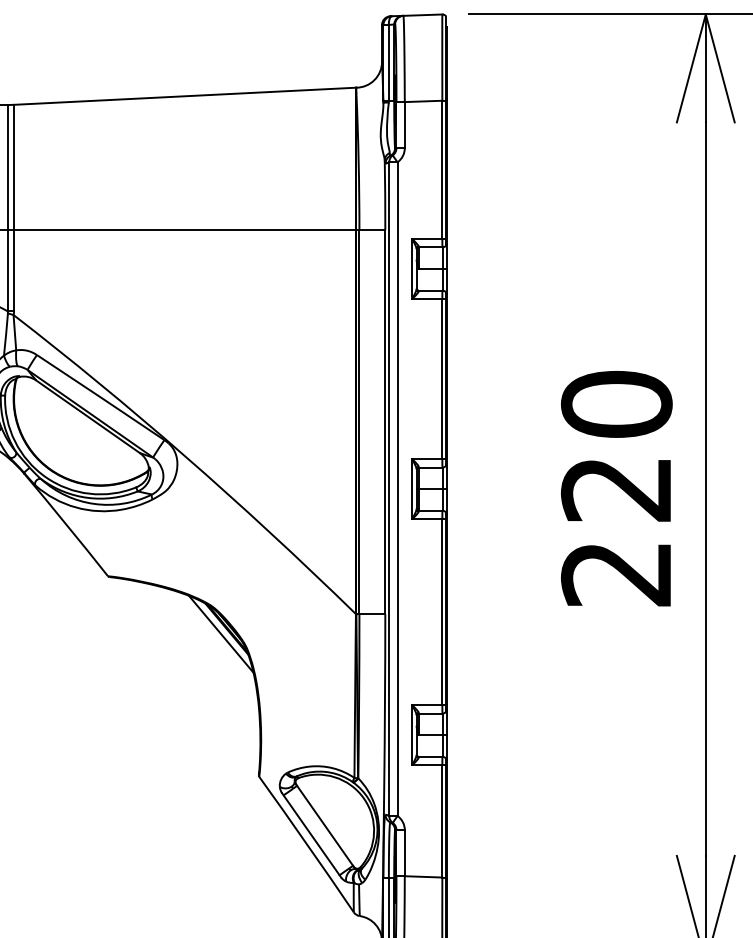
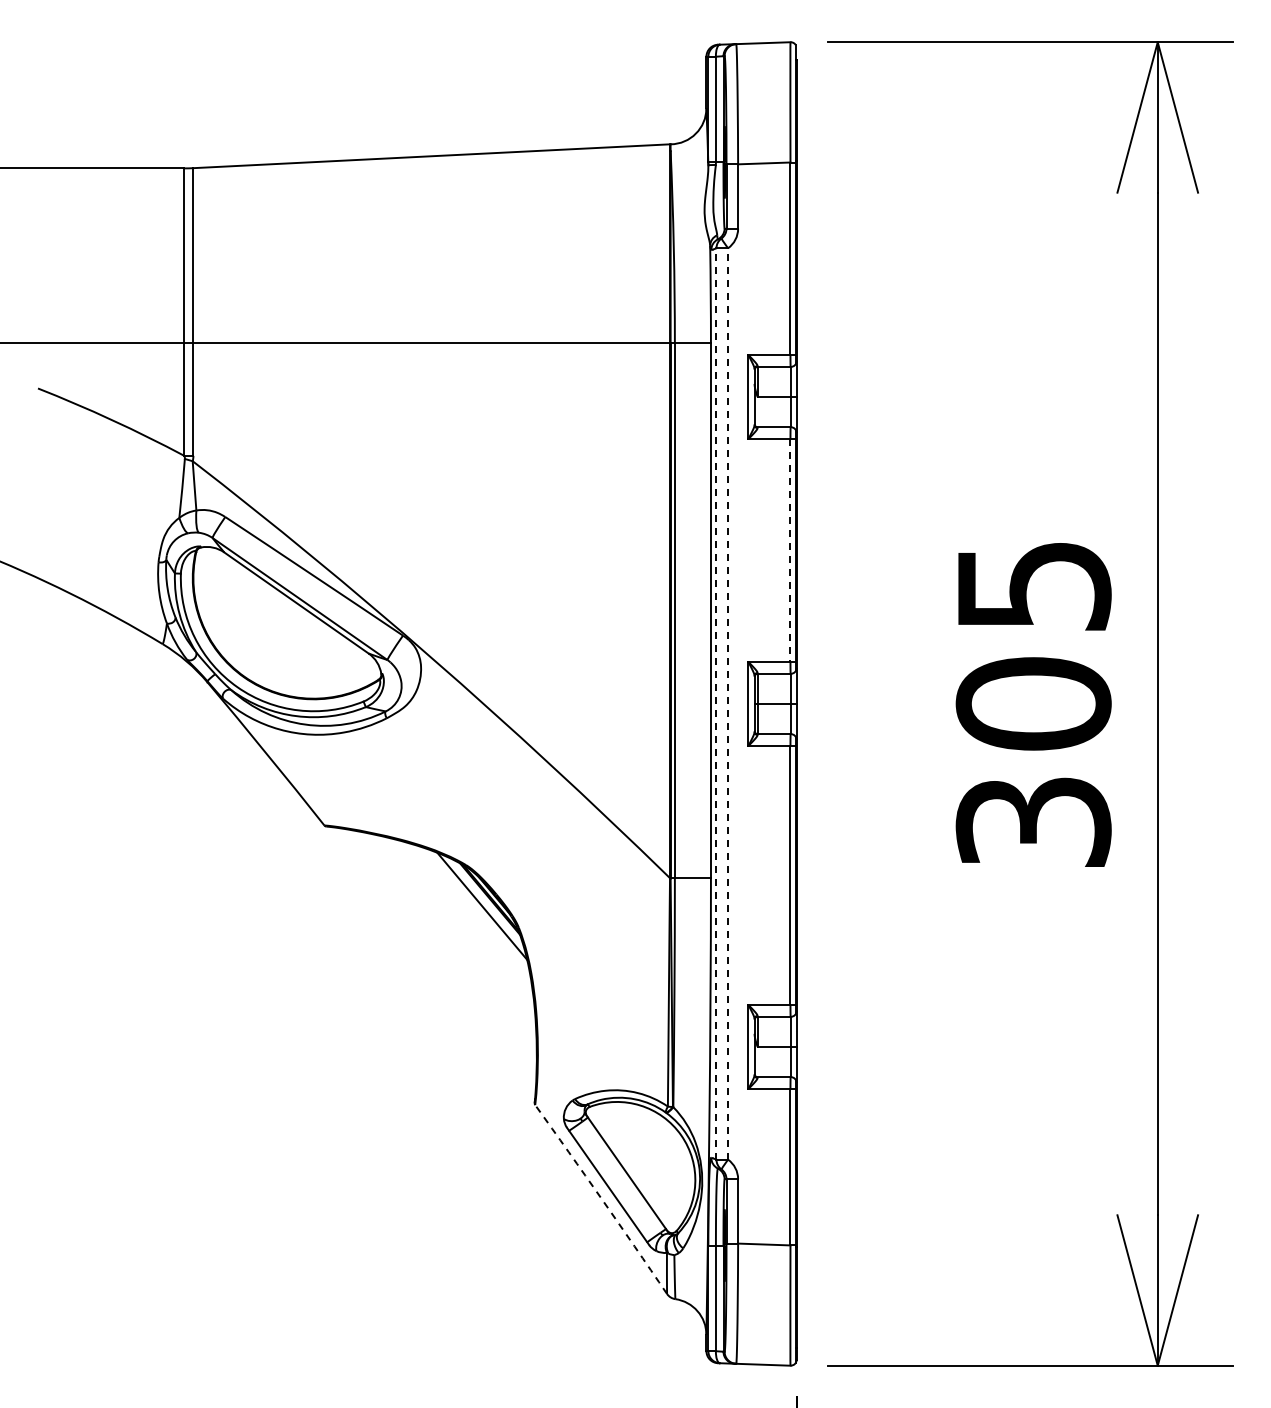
line: (442, 379) -> (790, 551), solid -> dashed
line: (389, 488) -> (716, 703), solid -> dashed
line: (397, 488) -> (728, 703), solid -> dashed
text: (616, 488) -> (1033, 703), 220 -> 305
arc: (306, 844) -> (601, 1199), solid -> dashed

